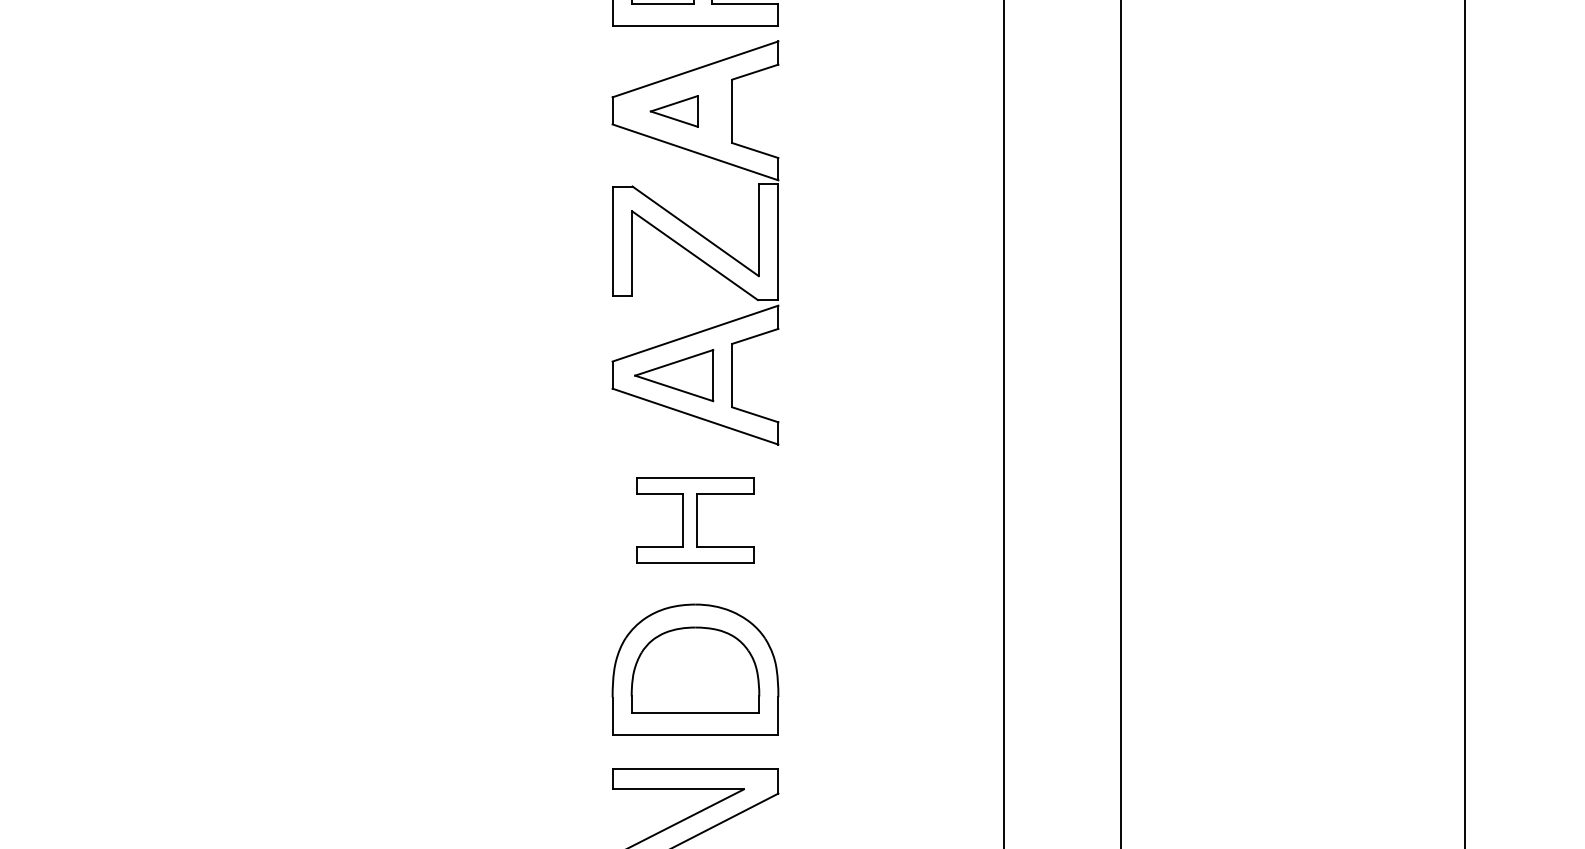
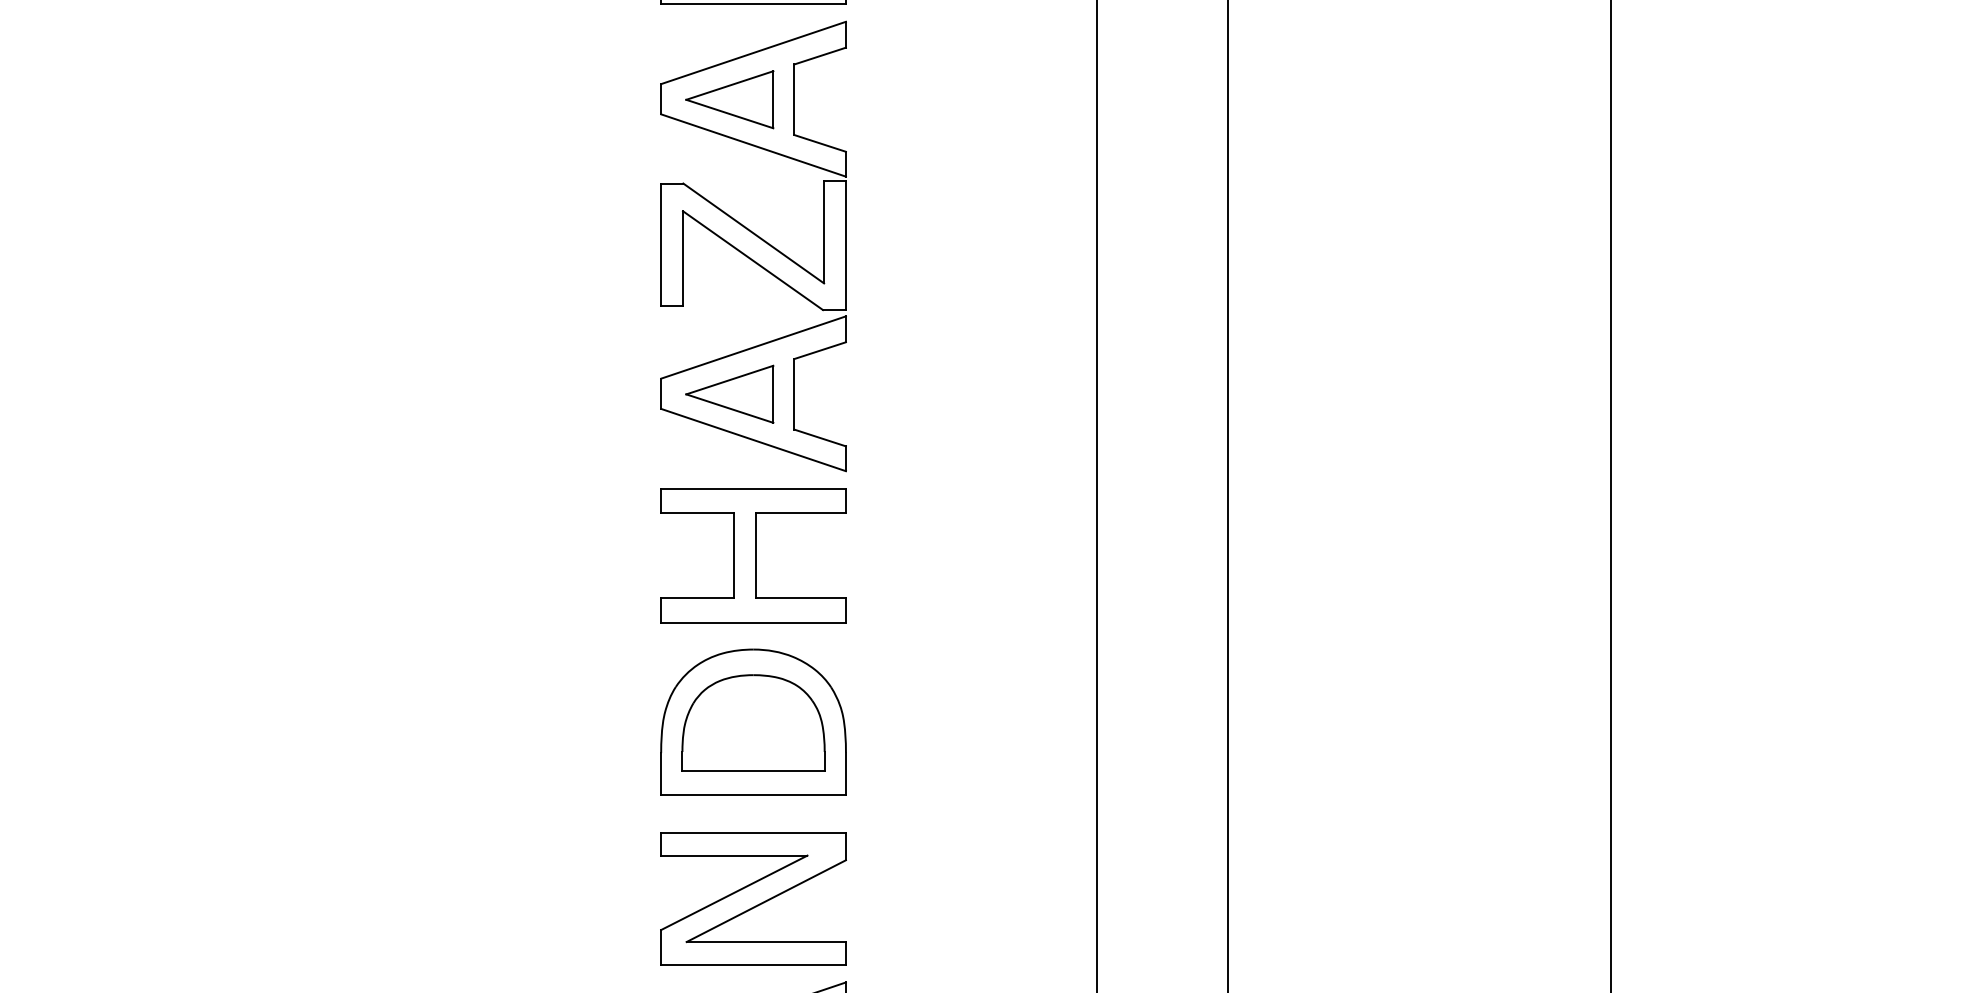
part: (673, 111) -> (729, 99), size x1.67
part: (695, 520) -> (753, 555), size x1.43

